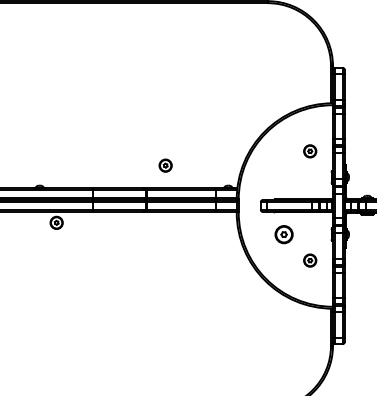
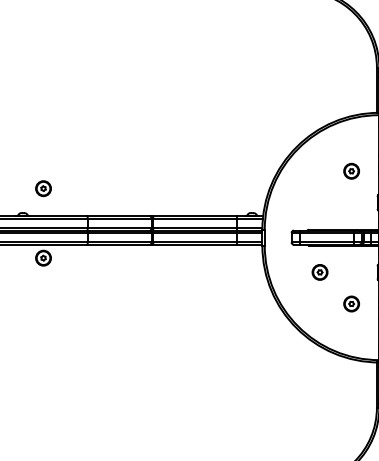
part: (165, 165) -> (43, 188), moved
part: (284, 234) -> (320, 272), size x0.71

